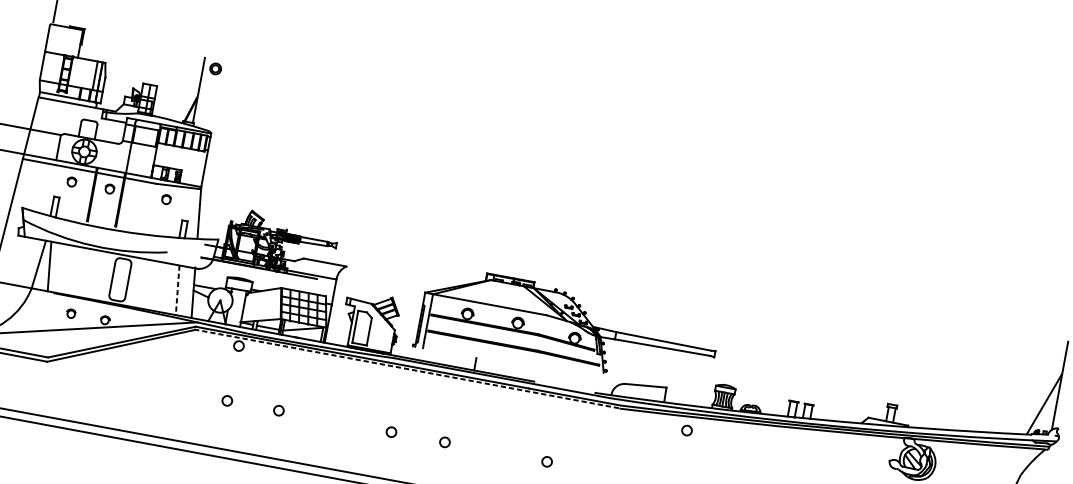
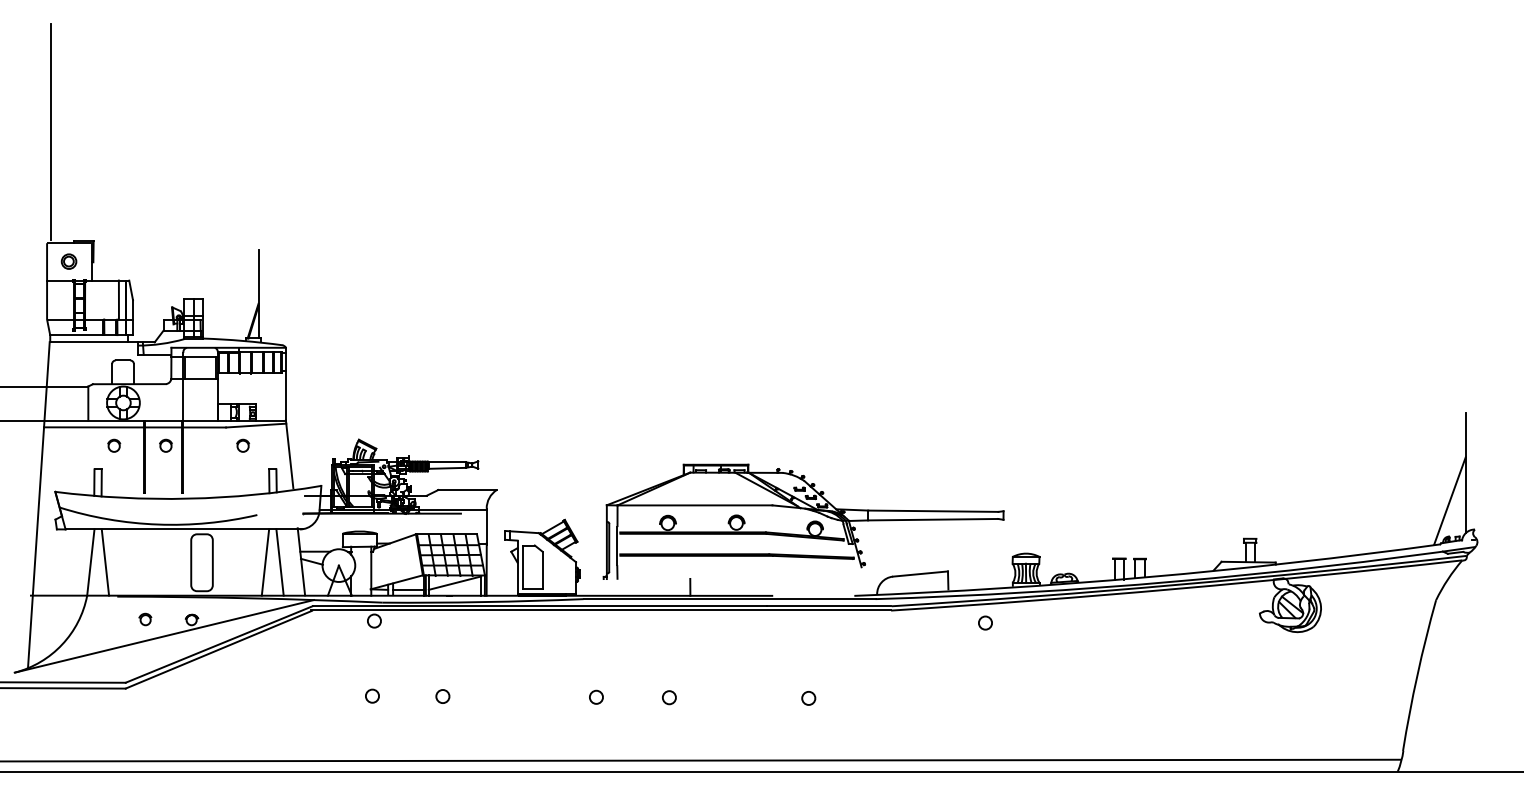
part: (215, 68) -> (68, 261), moved
line: (167, 288) -> (265, 562), added
line: (177, 291) -> (280, 563), dashed -> solid
line: (407, 369) -> (601, 610), dashed -> solid

